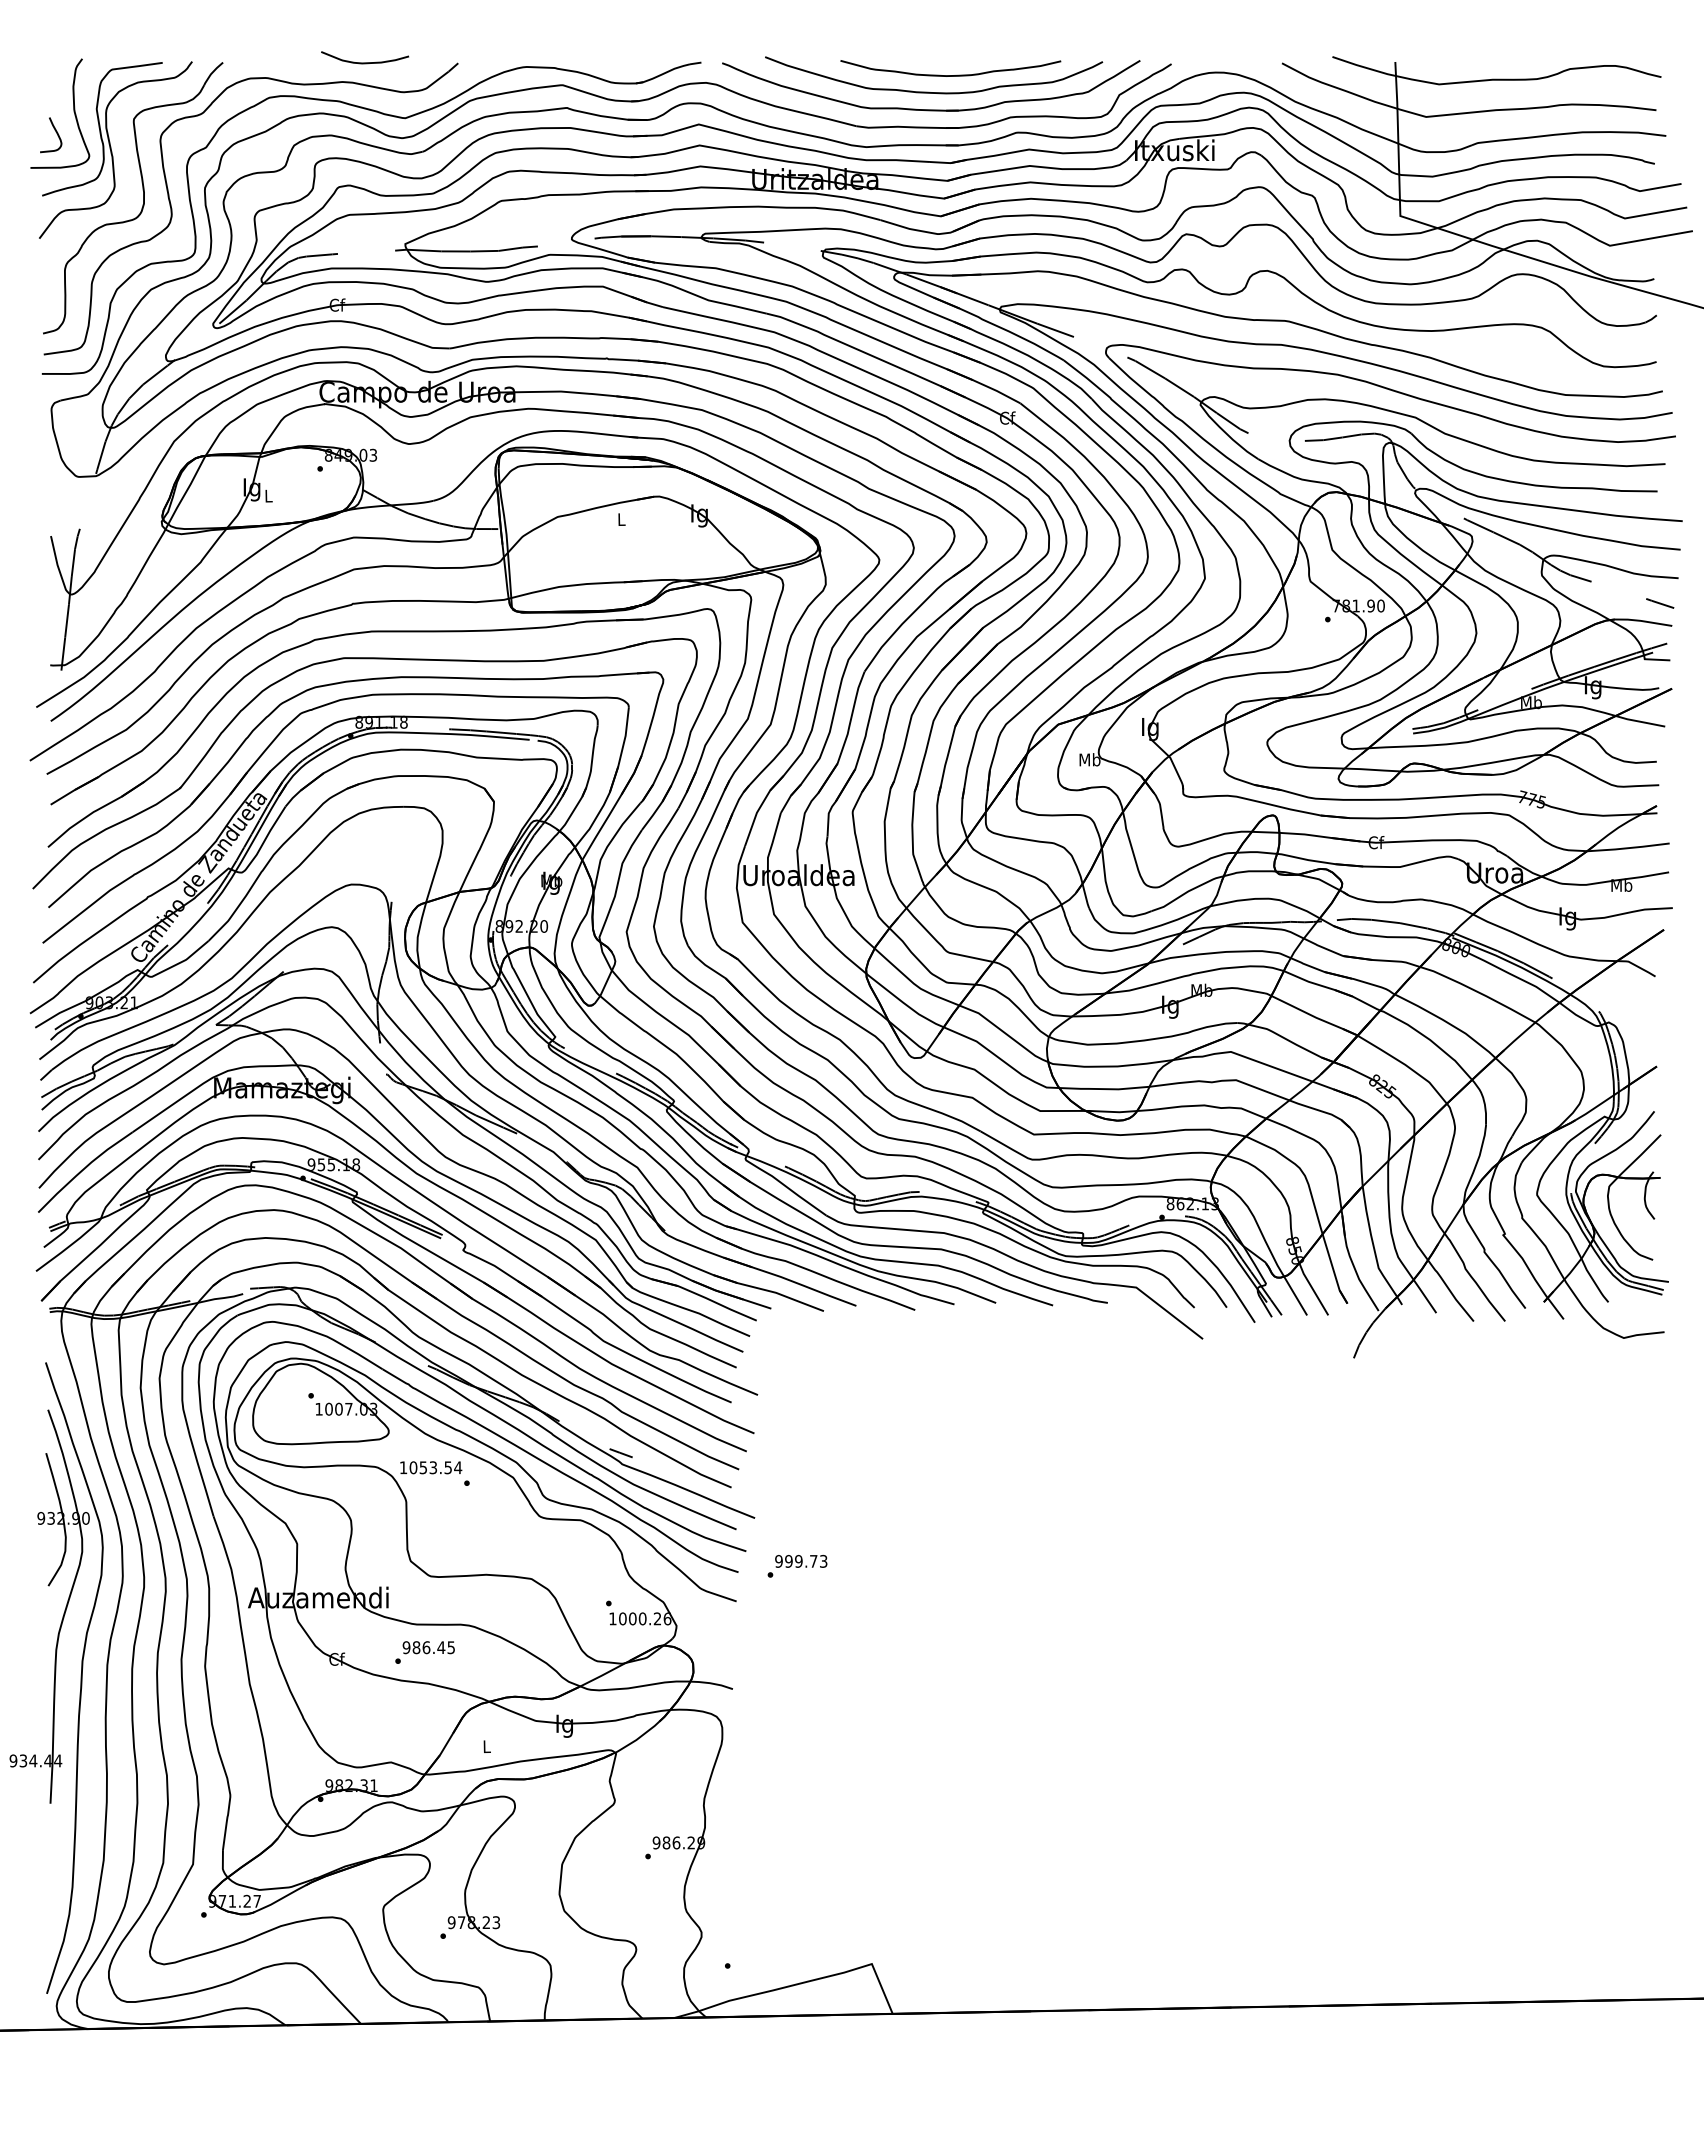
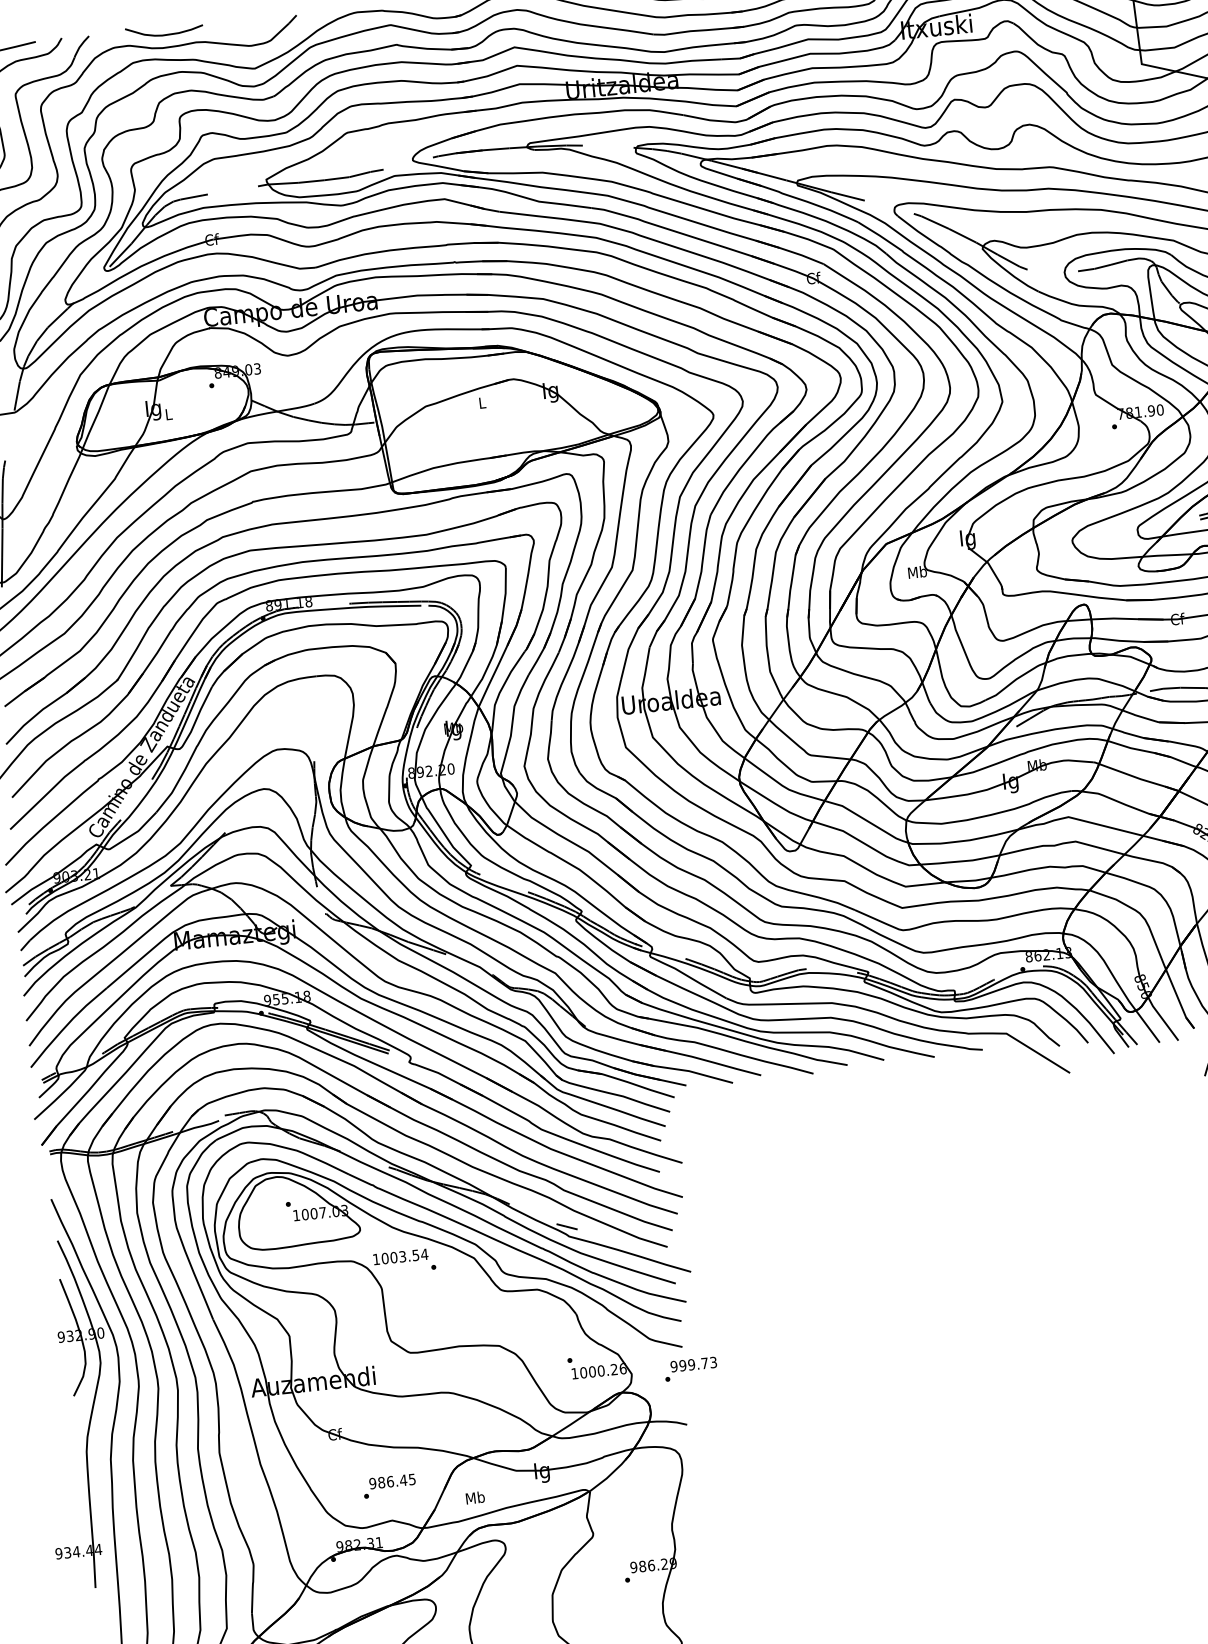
curve: (364, 62) -> (164, 34), moved
text: (423, 1467) -> (394, 1257), 1053.54 -> 1003.54
text: (797, 1566) -> (690, 1369), moved
text: (424, 1652) -> (389, 1486), moved
text: (486, 1746) -> (475, 1497), L -> Mb

